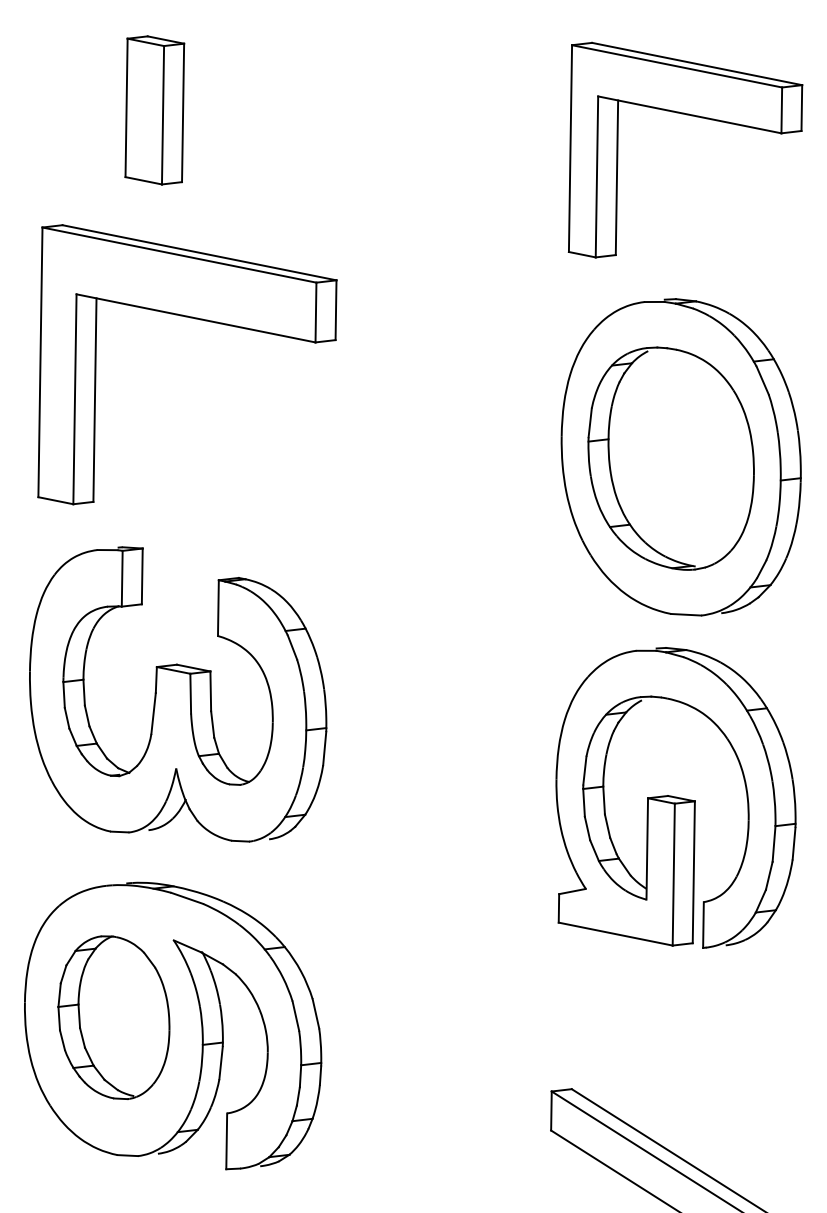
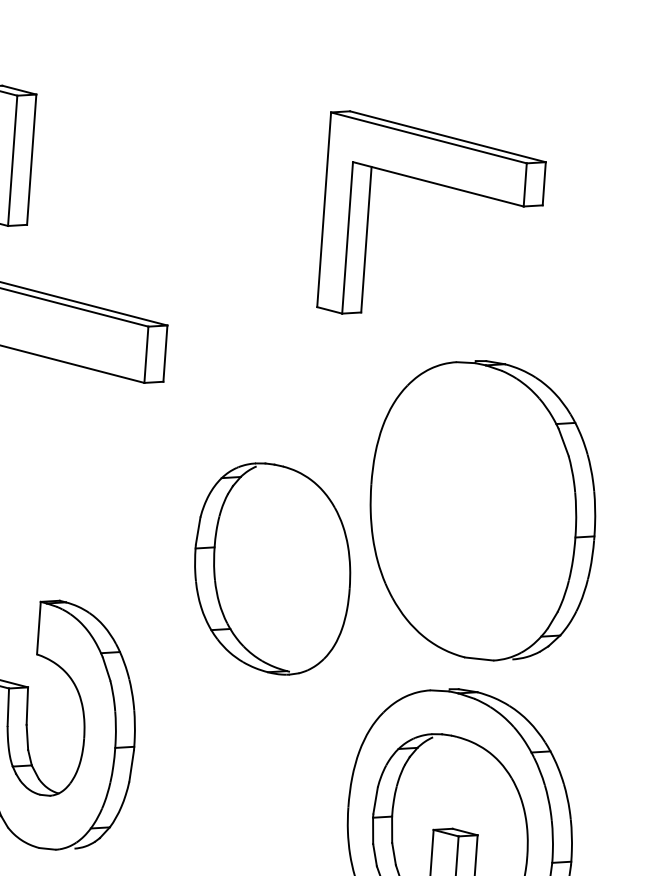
part: (691, 116) -> (439, 185), moved
part: (670, 458) -> (271, 568), moved

